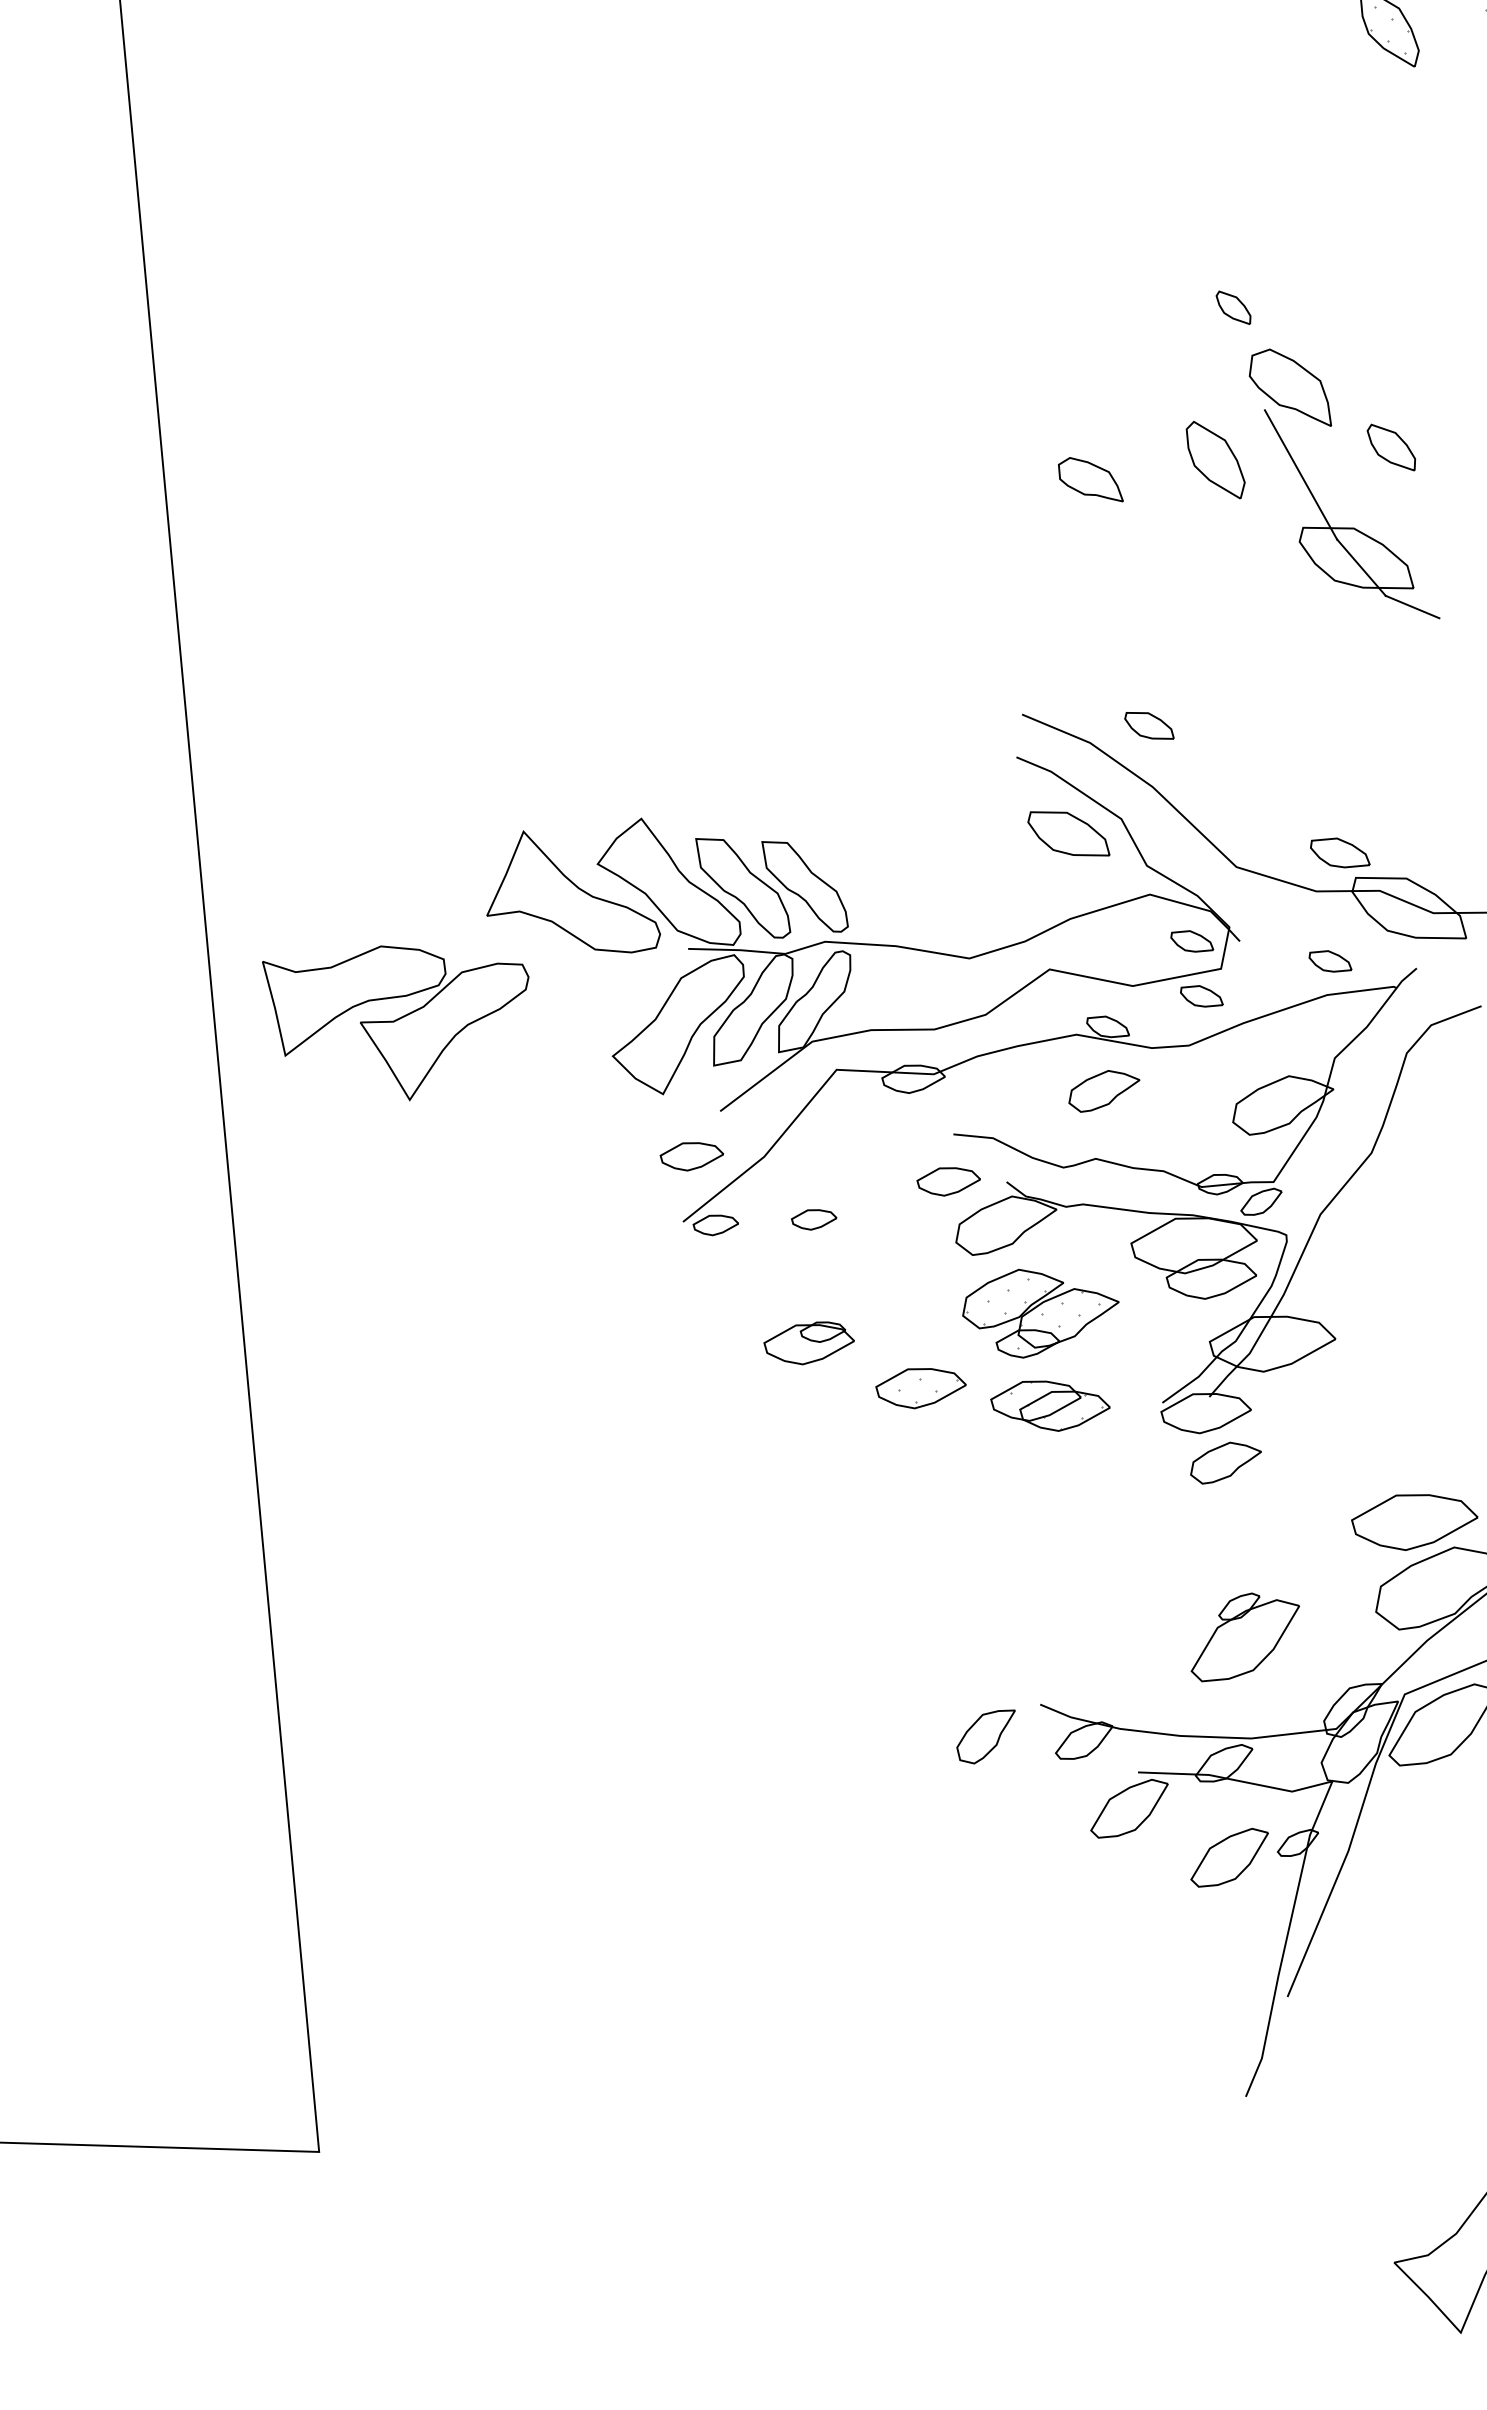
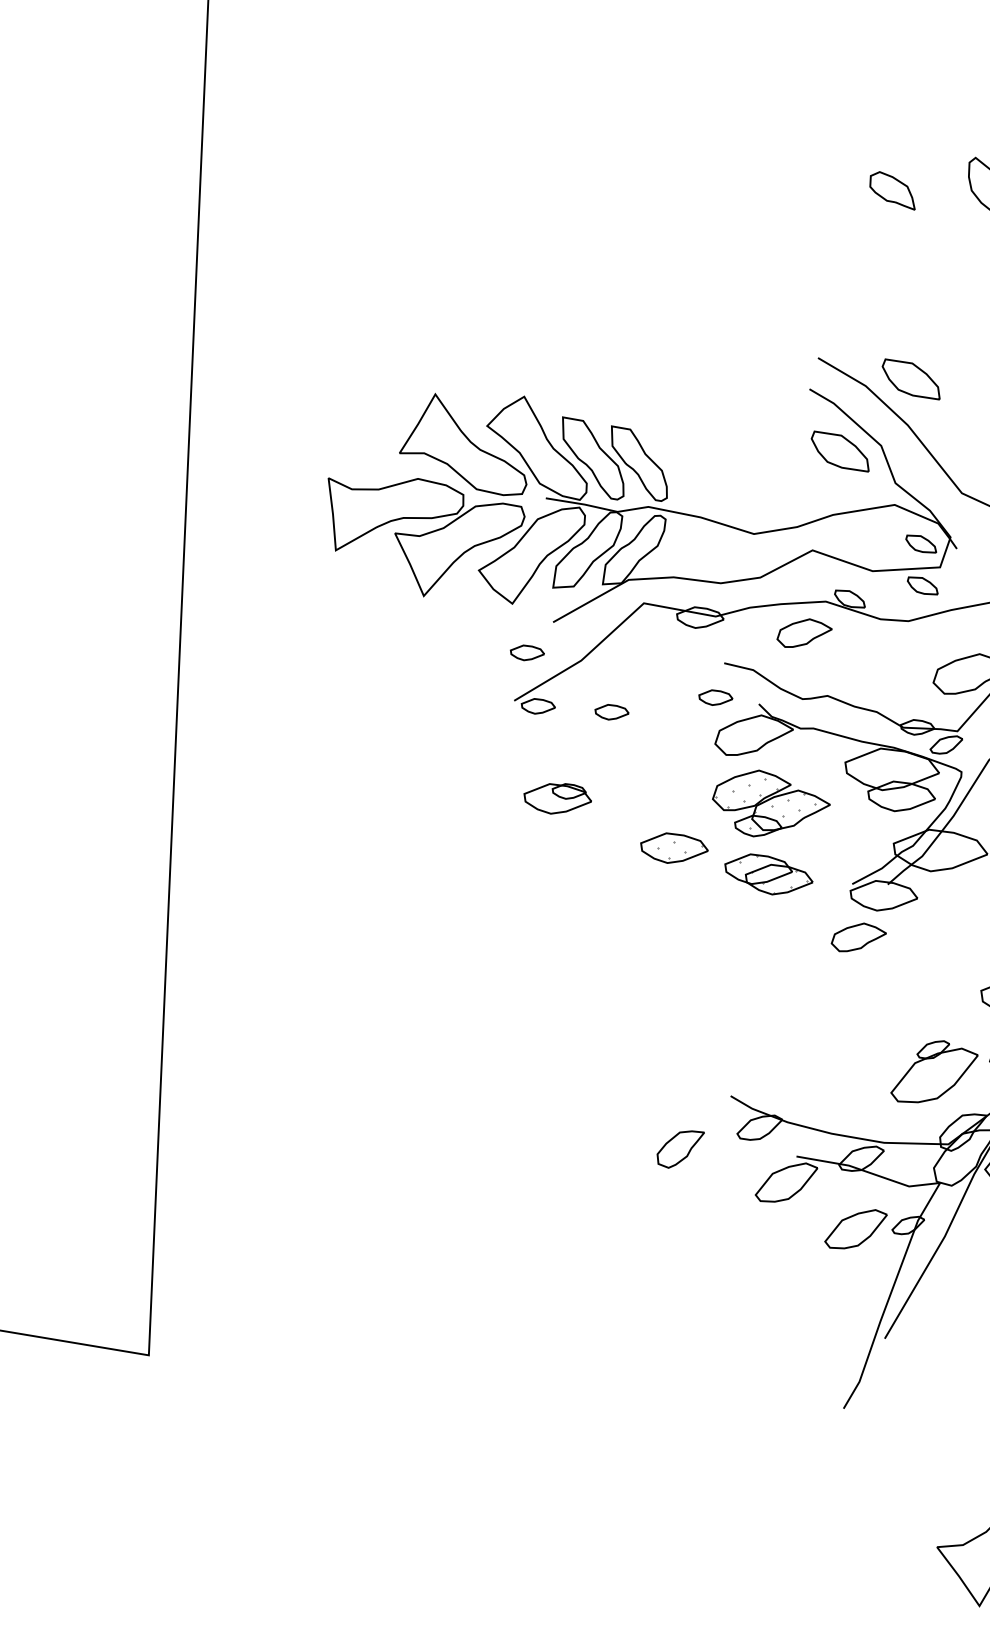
part: (1149, 725) -> (911, 379), size x1.67
part: (395, 1023) -> (420, 537), moved
part: (1104, 1091) -> (804, 634), moved
part: (691, 1156) -> (527, 652), size x0.71
part: (948, 1181) -> (715, 697), size x0.71
part: (808, 1343) -> (557, 798), moved
part: (1225, 1462) -> (858, 937), moved
part: (1244, 1637) -> (934, 1073), moved
part: (985, 1736) -> (679, 1148), moved

